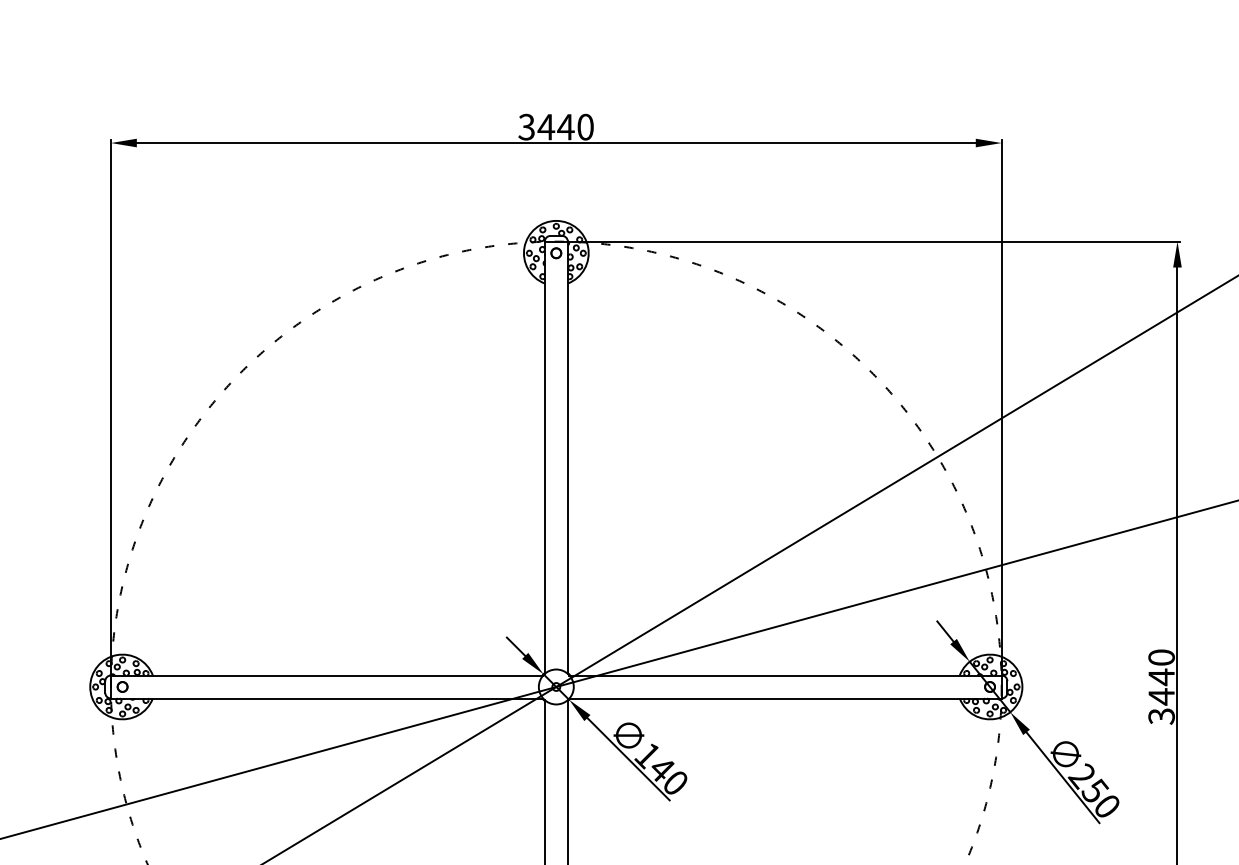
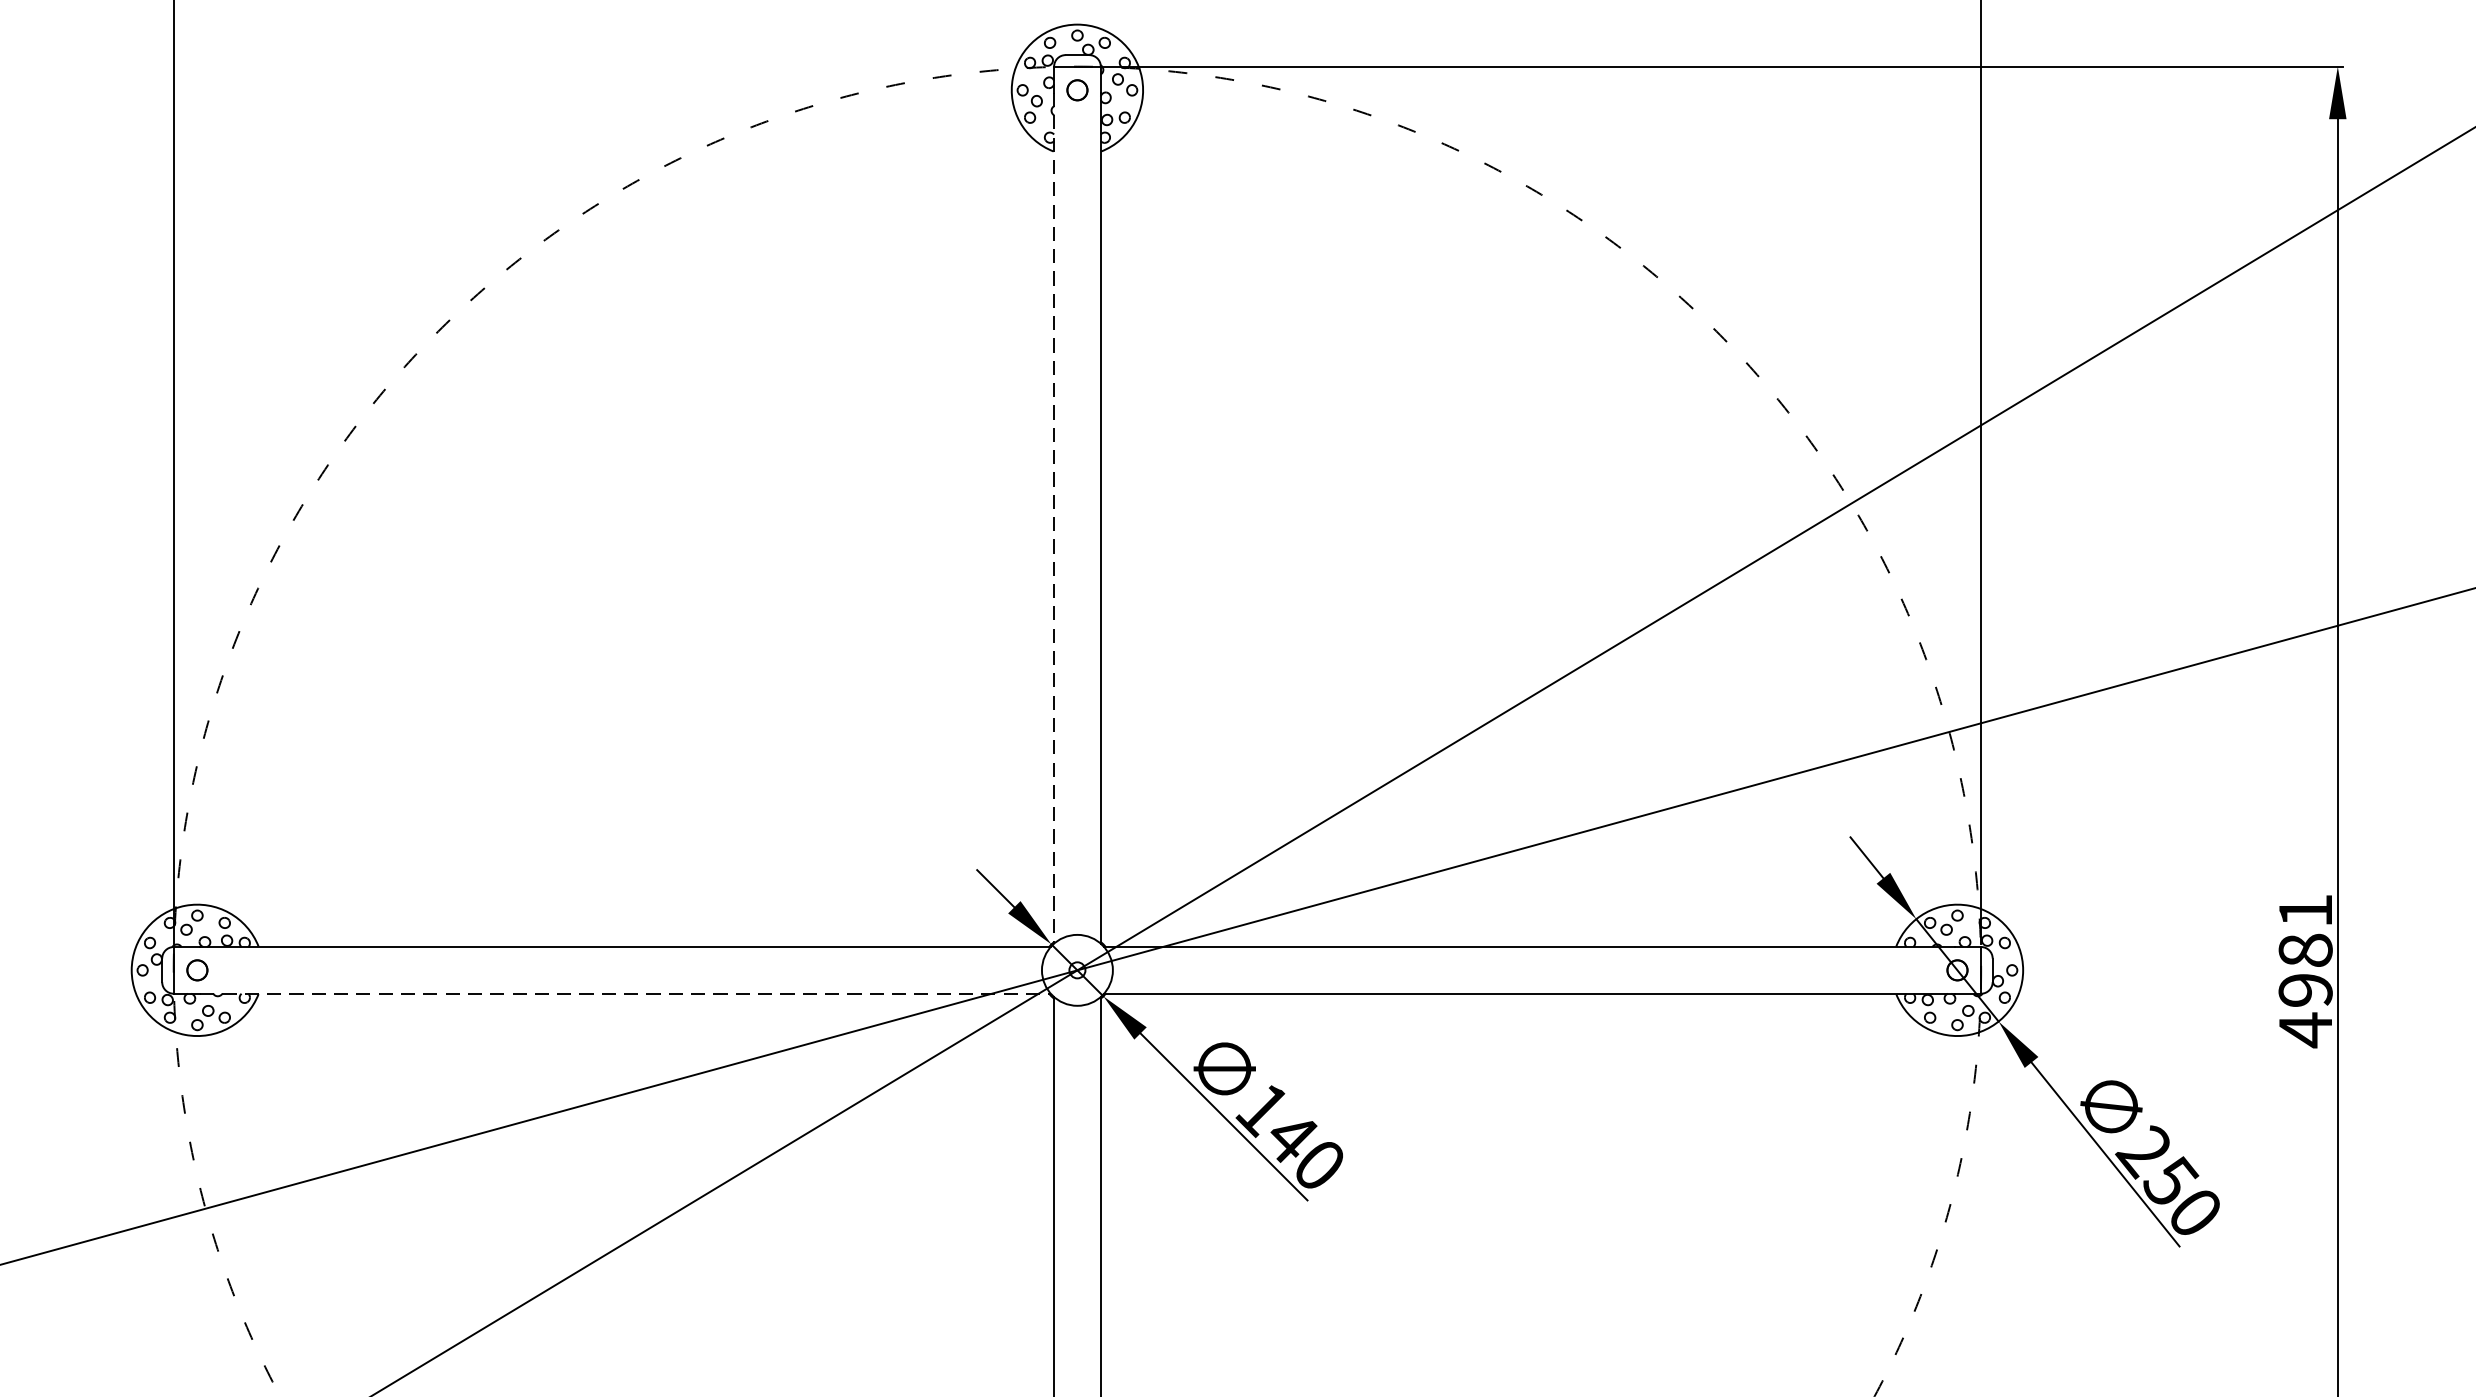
line: (544, 464) -> (1053, 518), solid -> dashed
text: (1161, 687) -> (2305, 971), 3440 -> 4981
line: (333, 698) -> (625, 993), solid -> dashed

